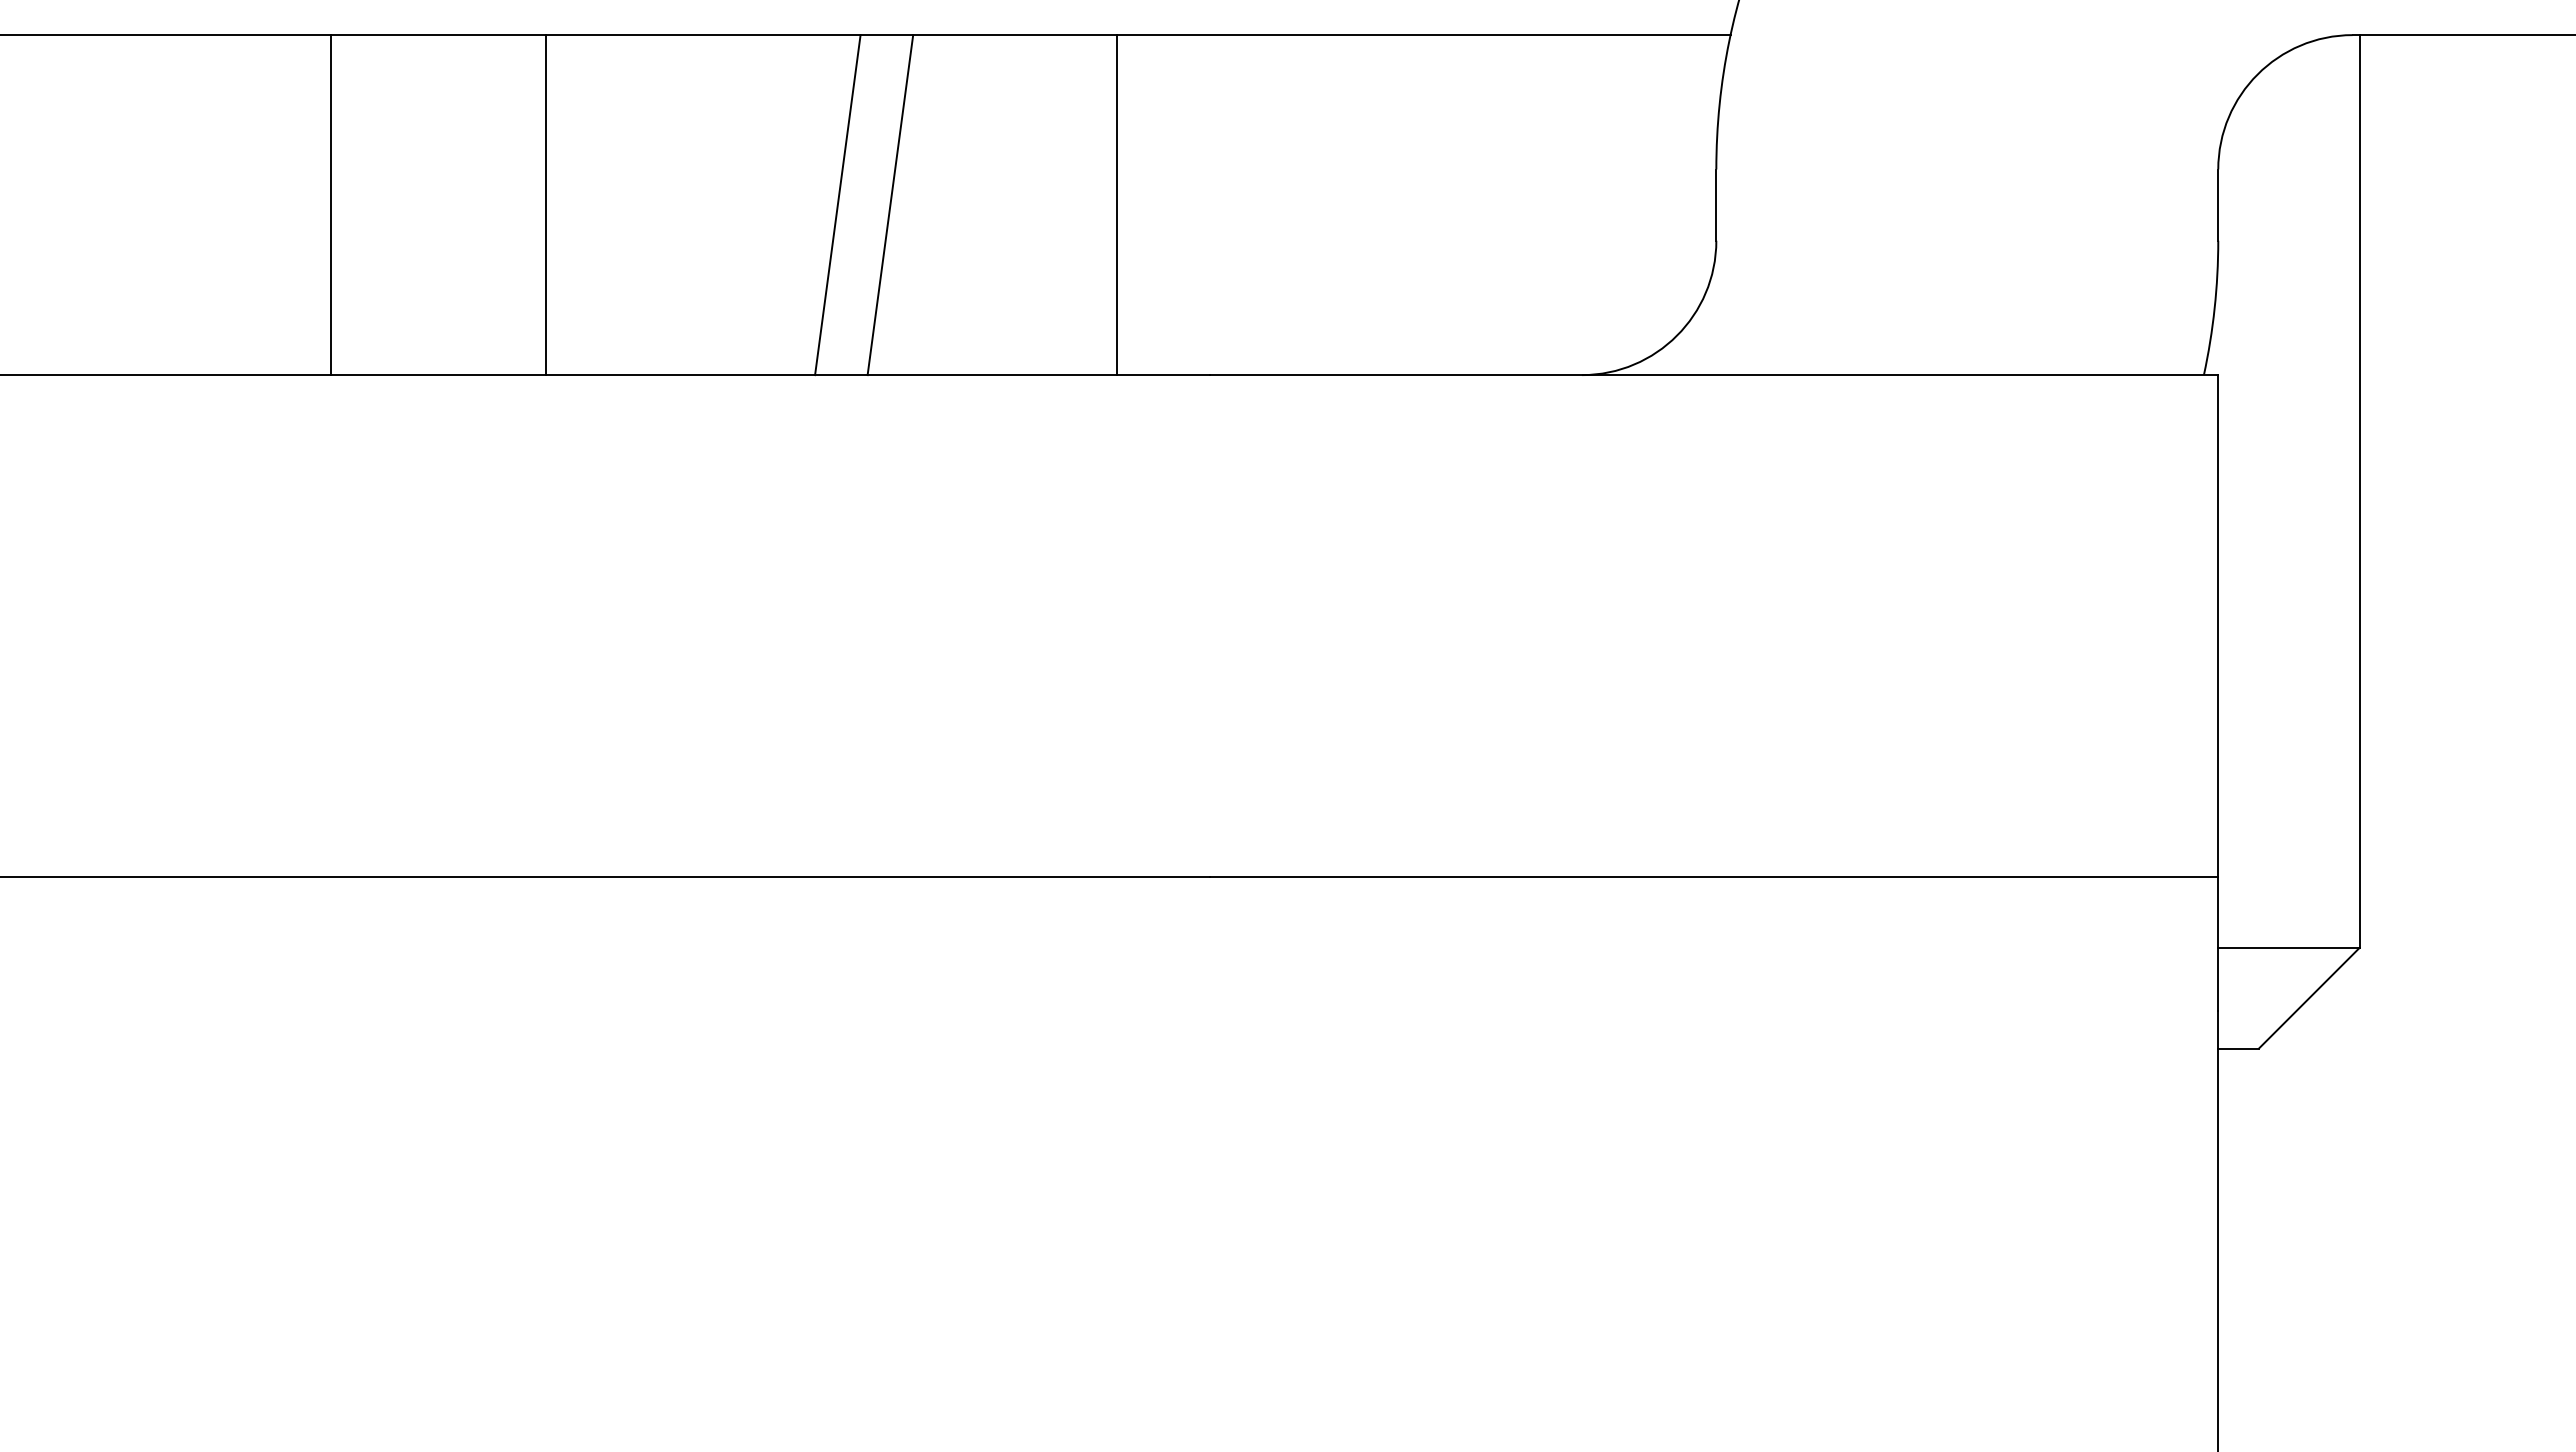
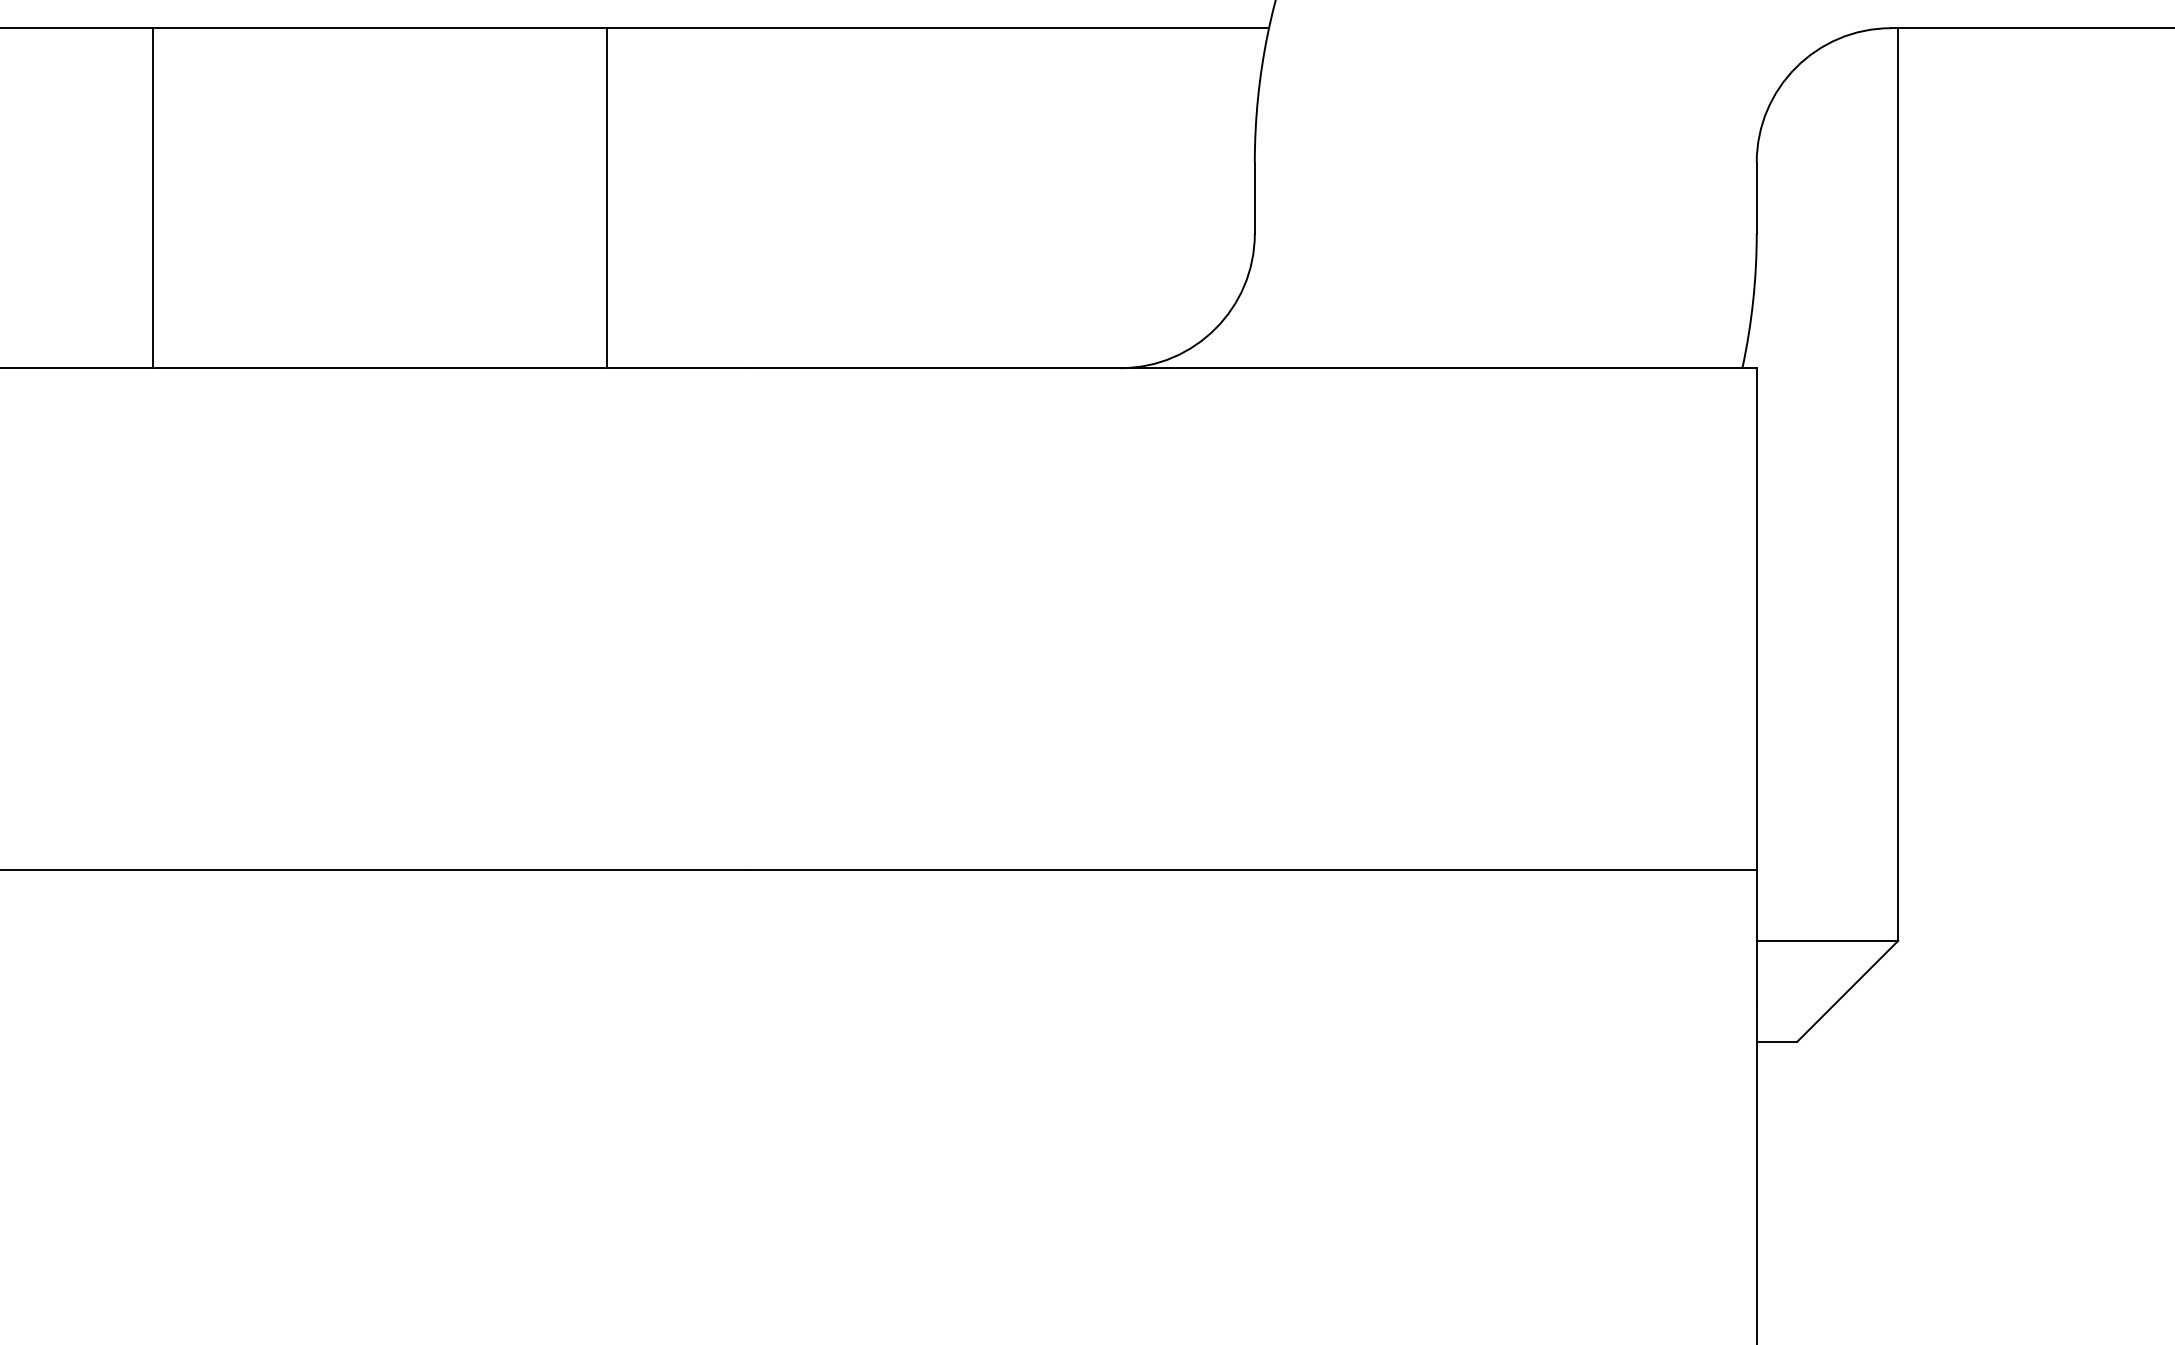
line: (546, 205) -> (152, 198), moved
line: (837, 205) -> (375, 198), removed
line: (890, 205) -> (428, 198), removed
line: (1116, 205) -> (606, 198), moved

